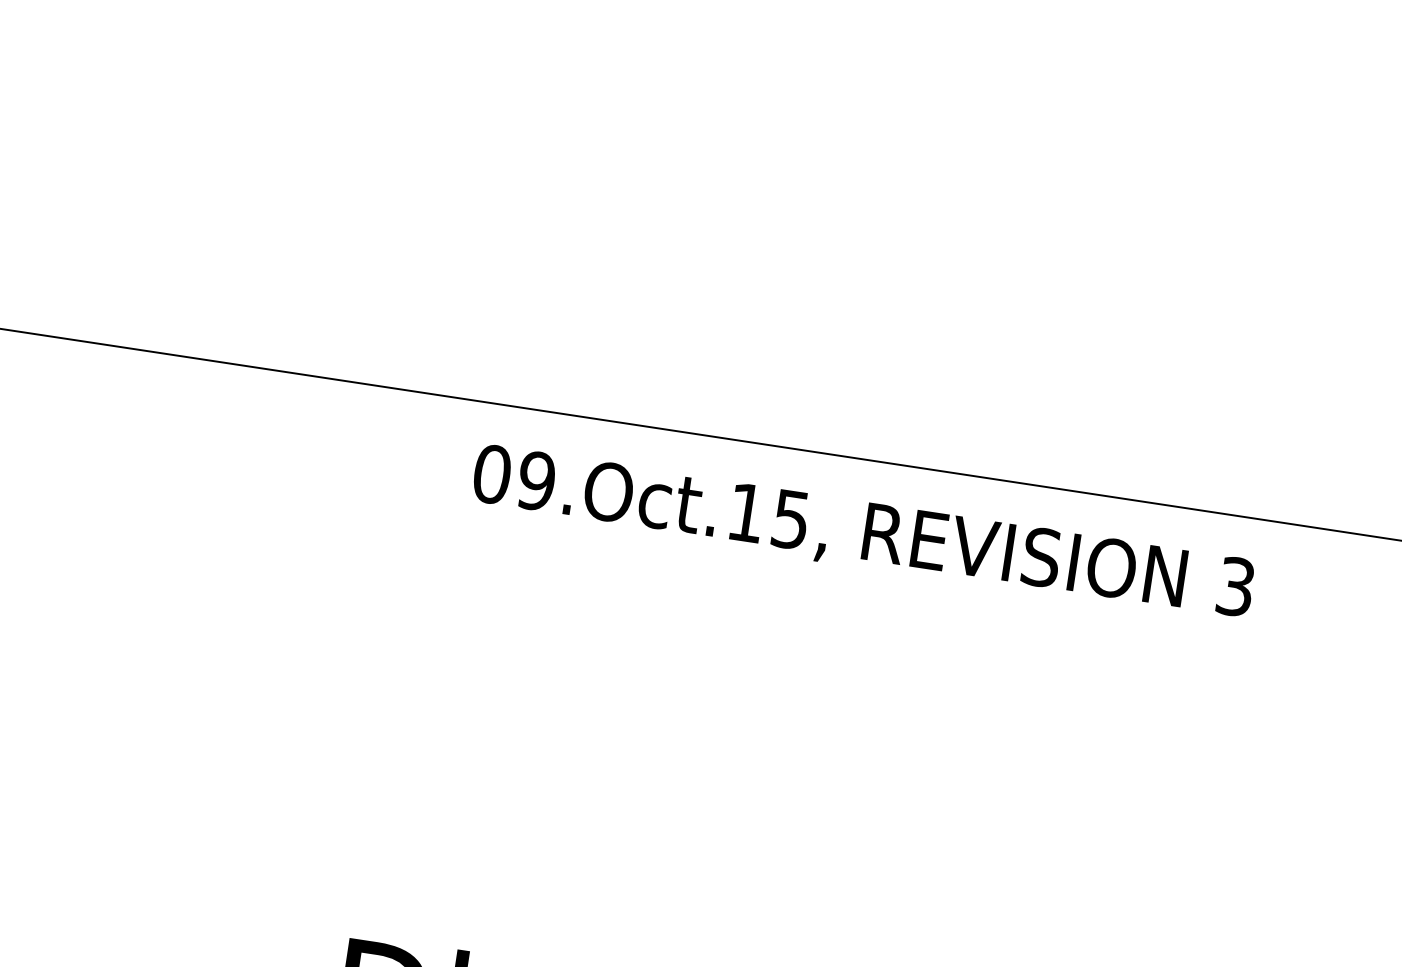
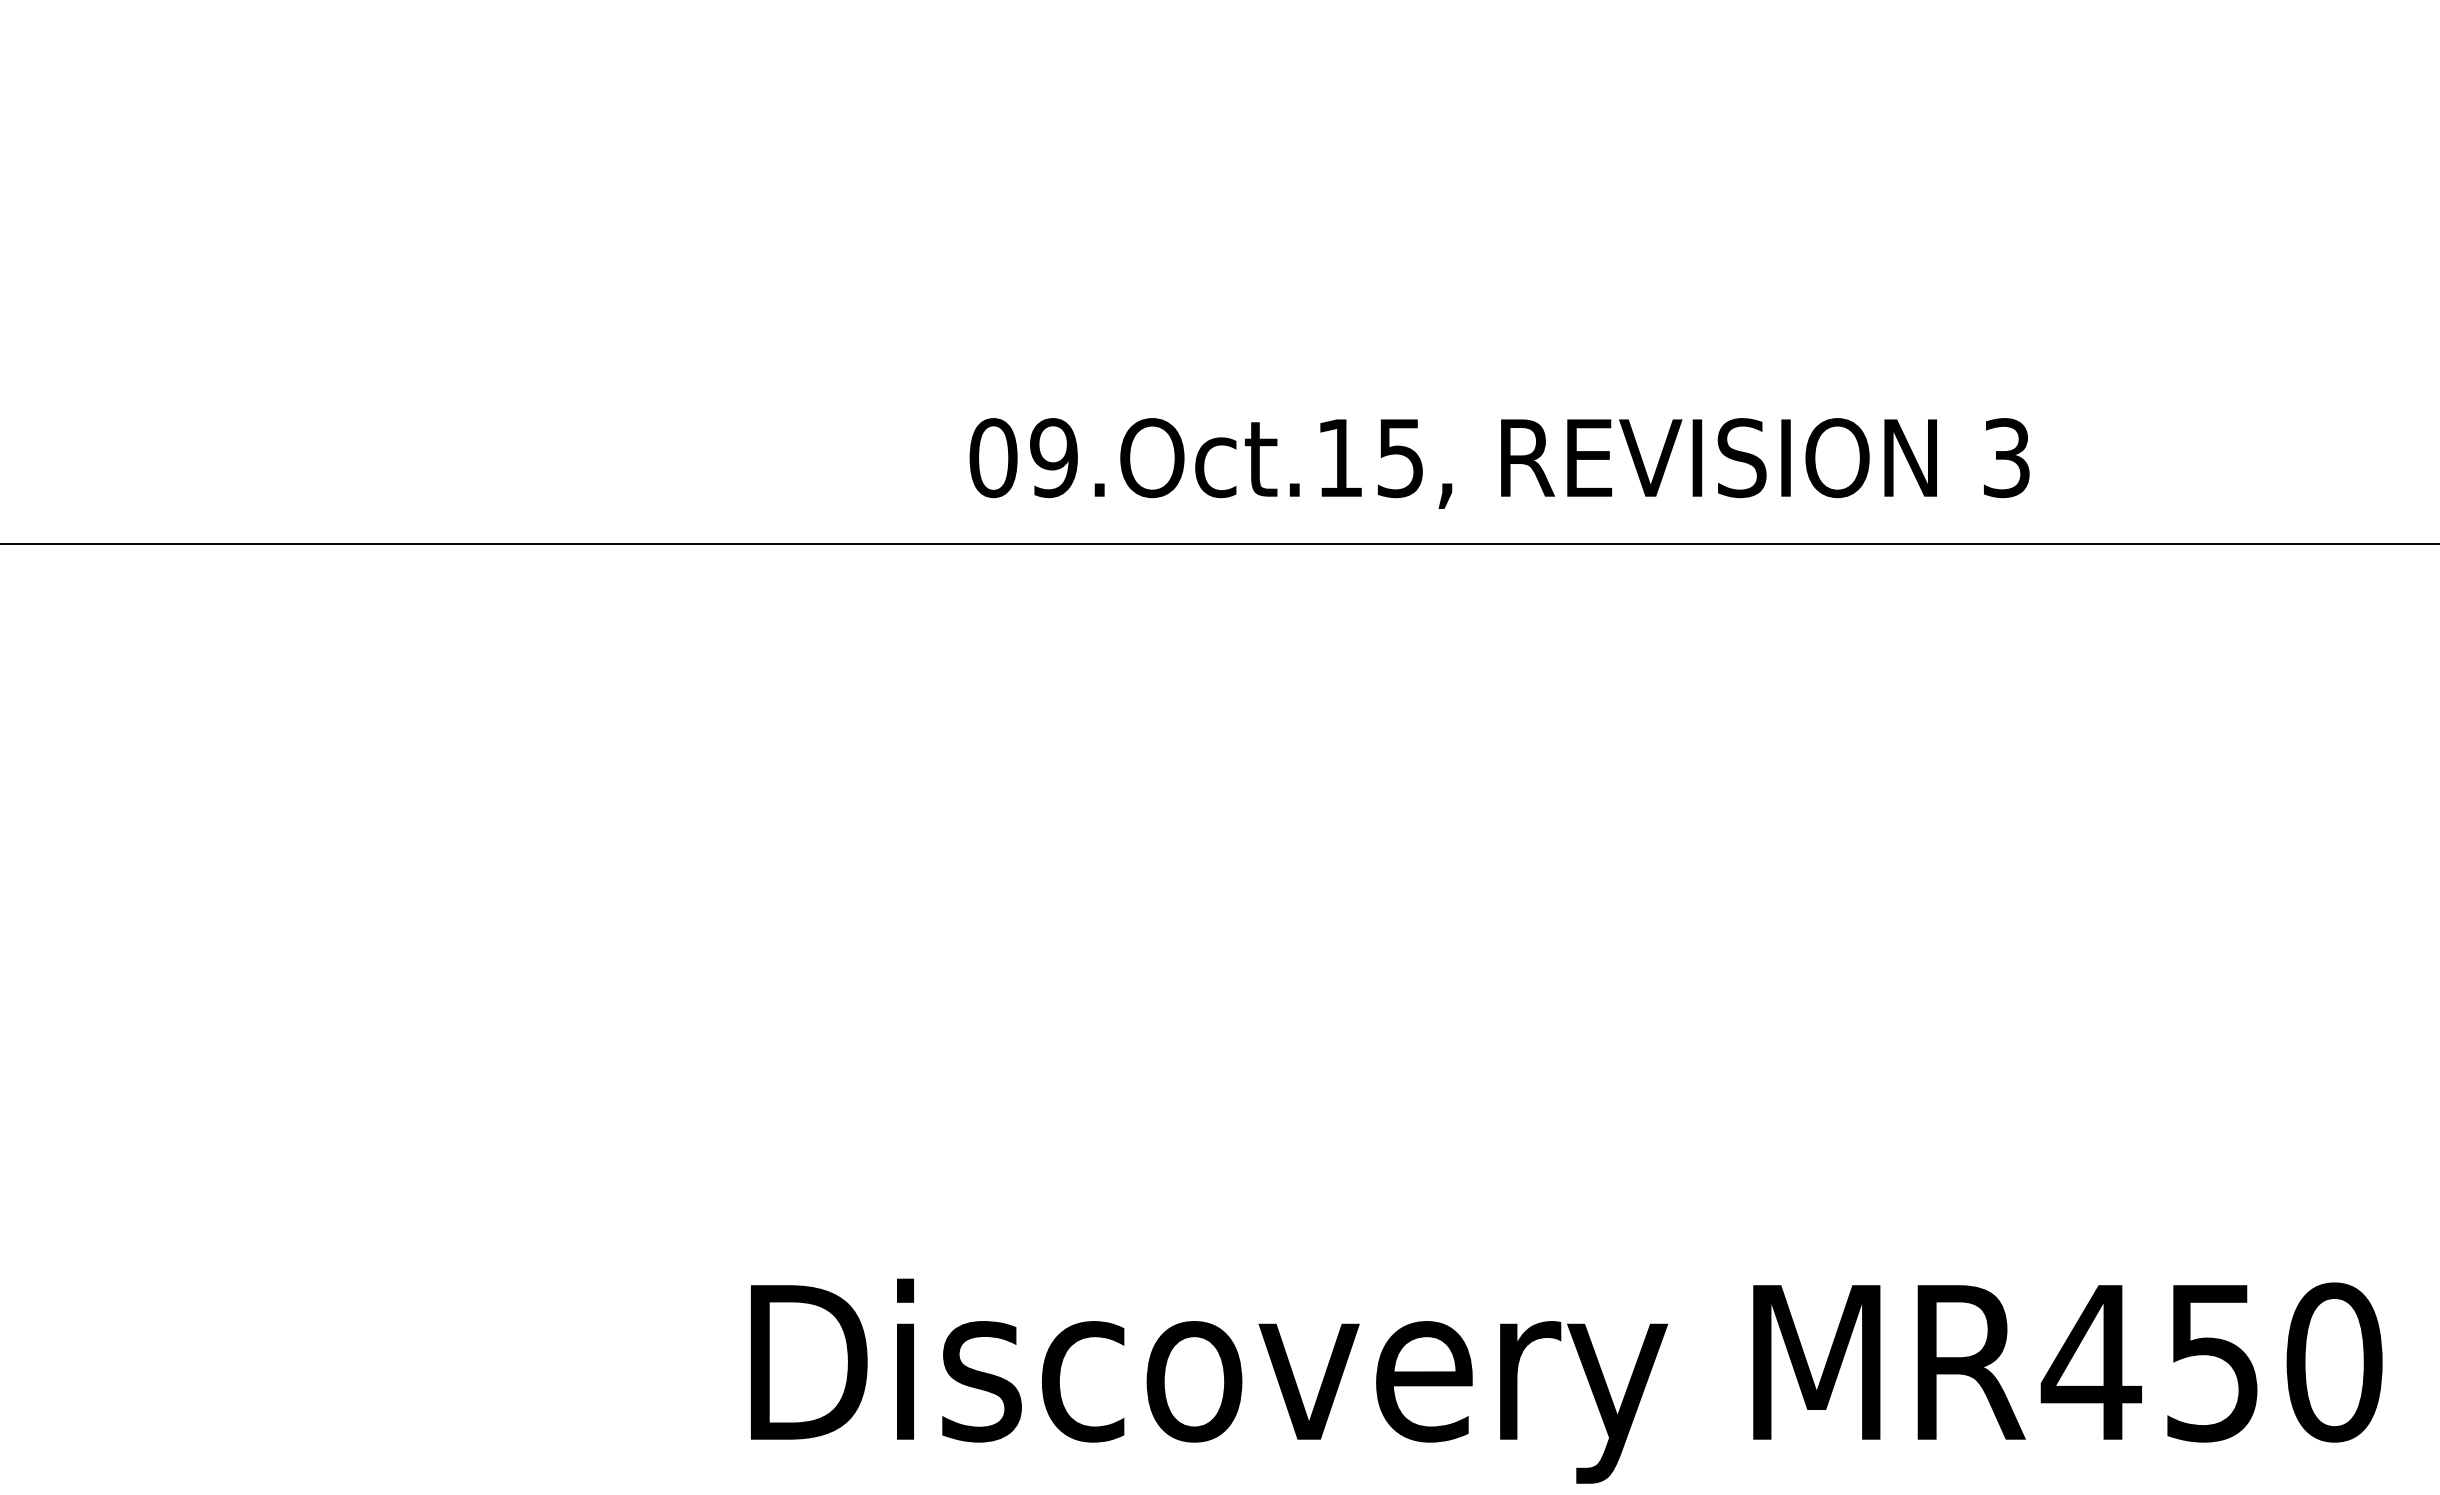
text: (863, 534) -> (1499, 463), moved

